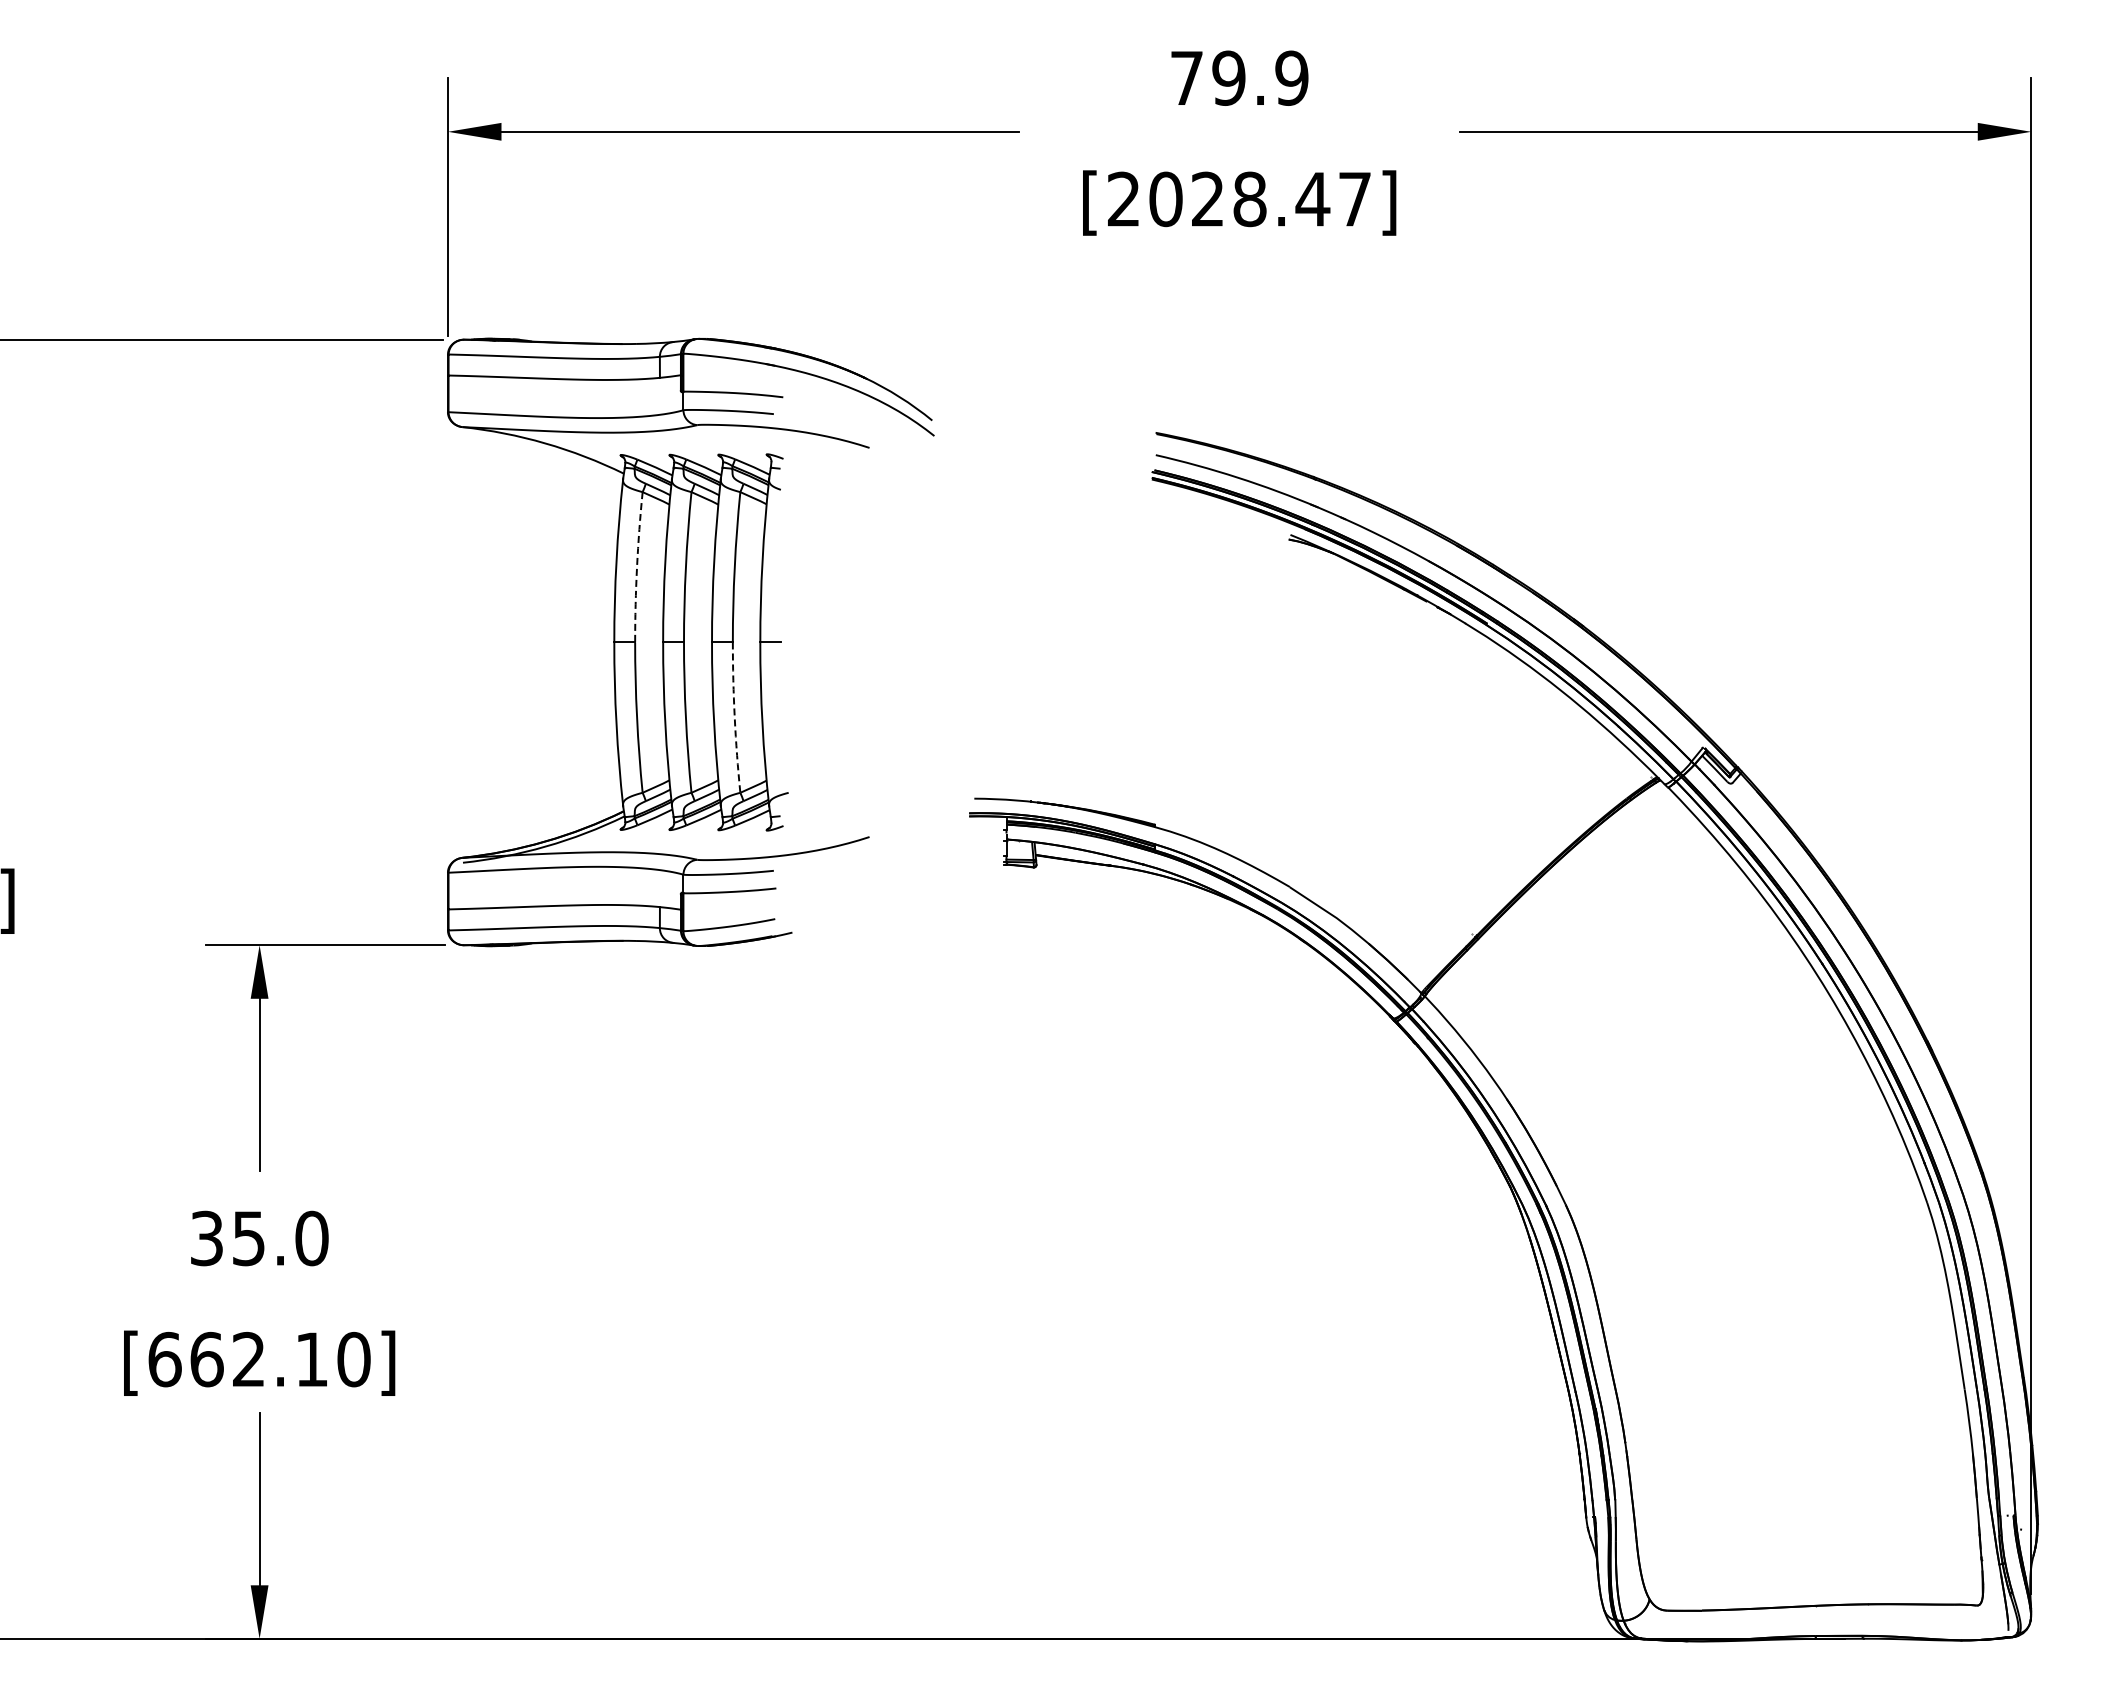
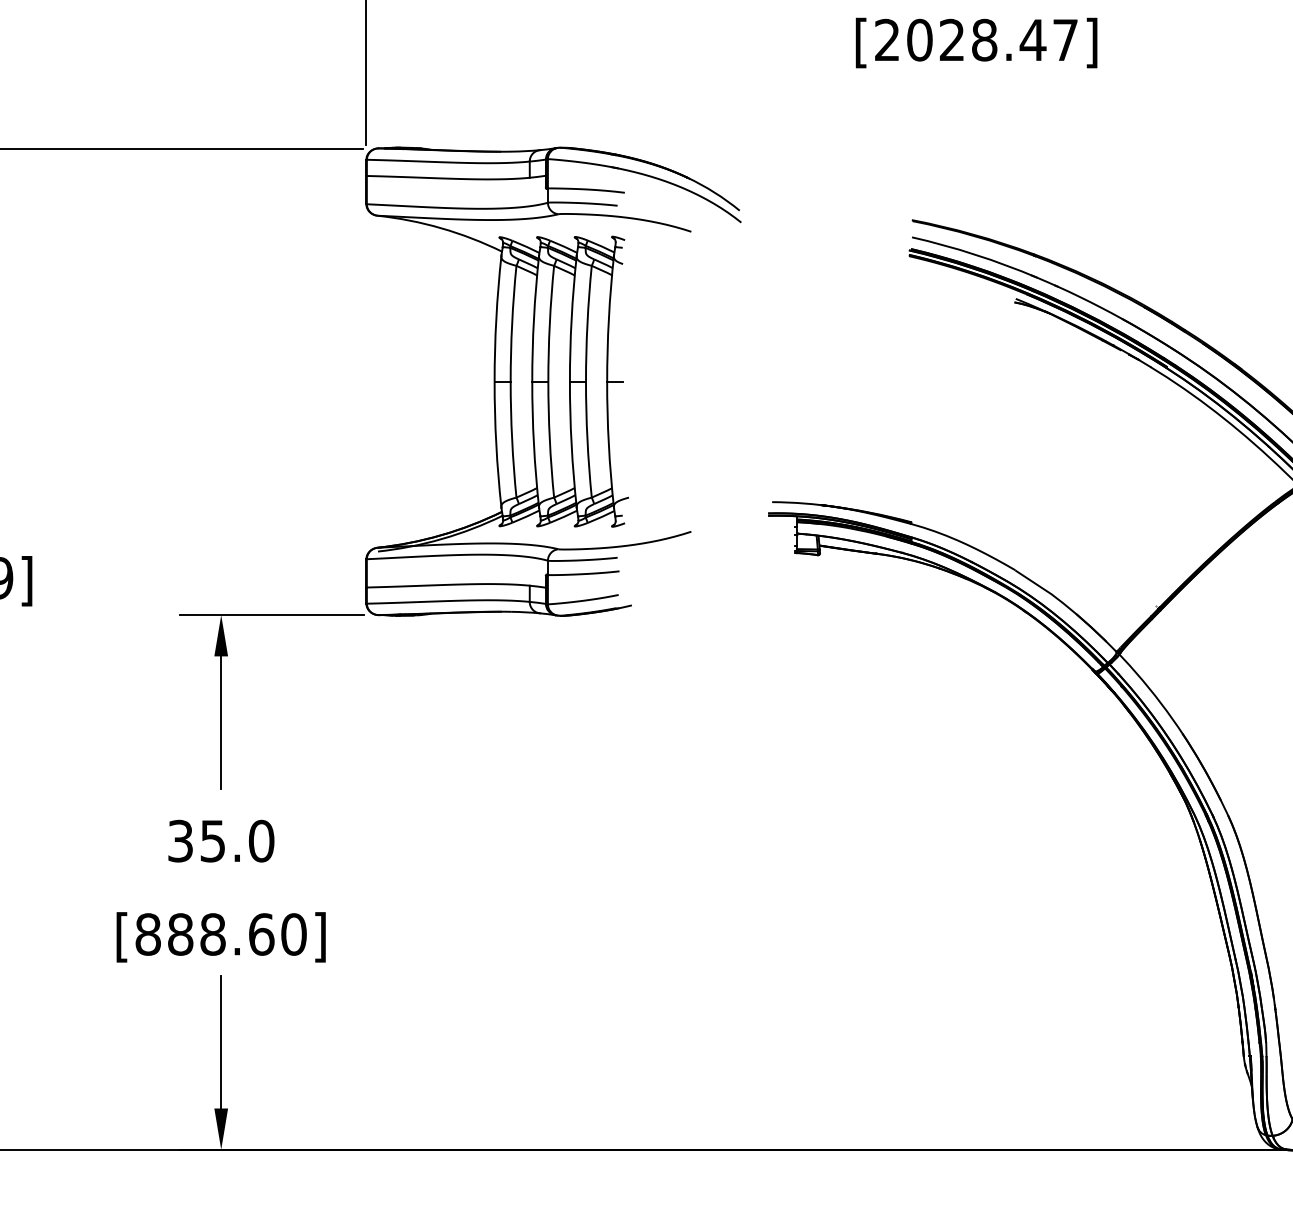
arc: (637, 567) -> (512, 323), dashed -> solid
arc: (734, 717) -> (587, 439), dashed -> solid
text: (238, 1359) -> (204, 934), [662.10] -> [888.60]

